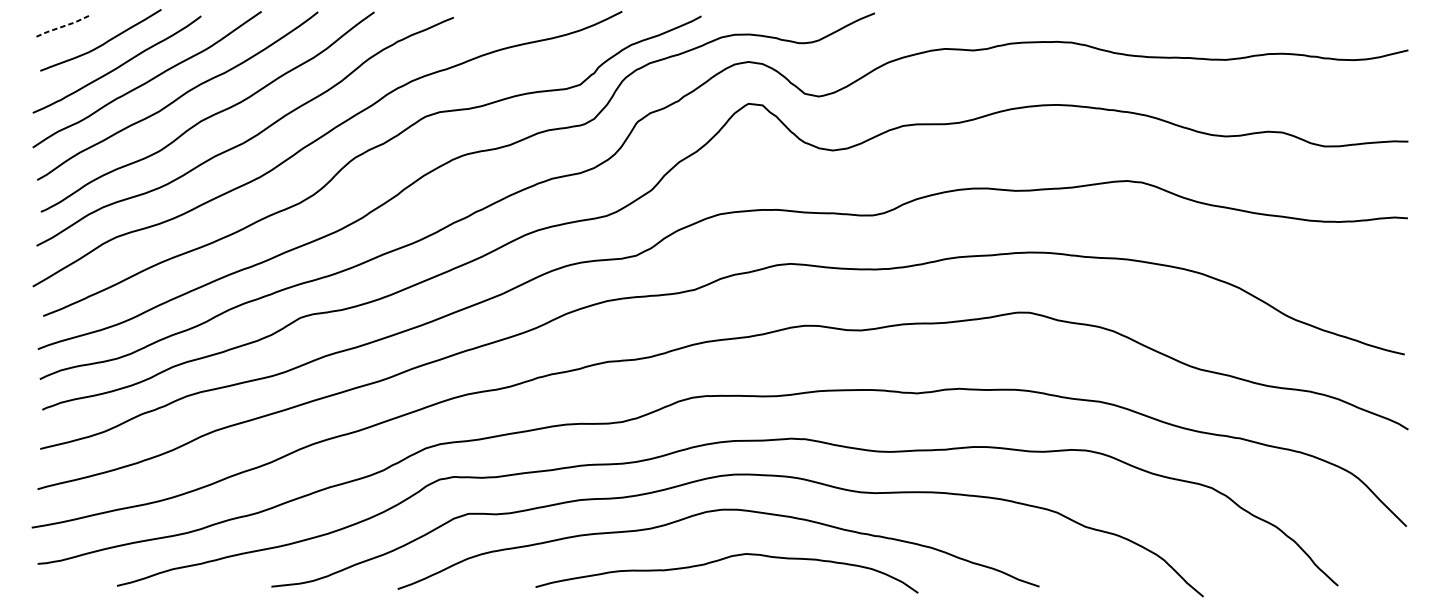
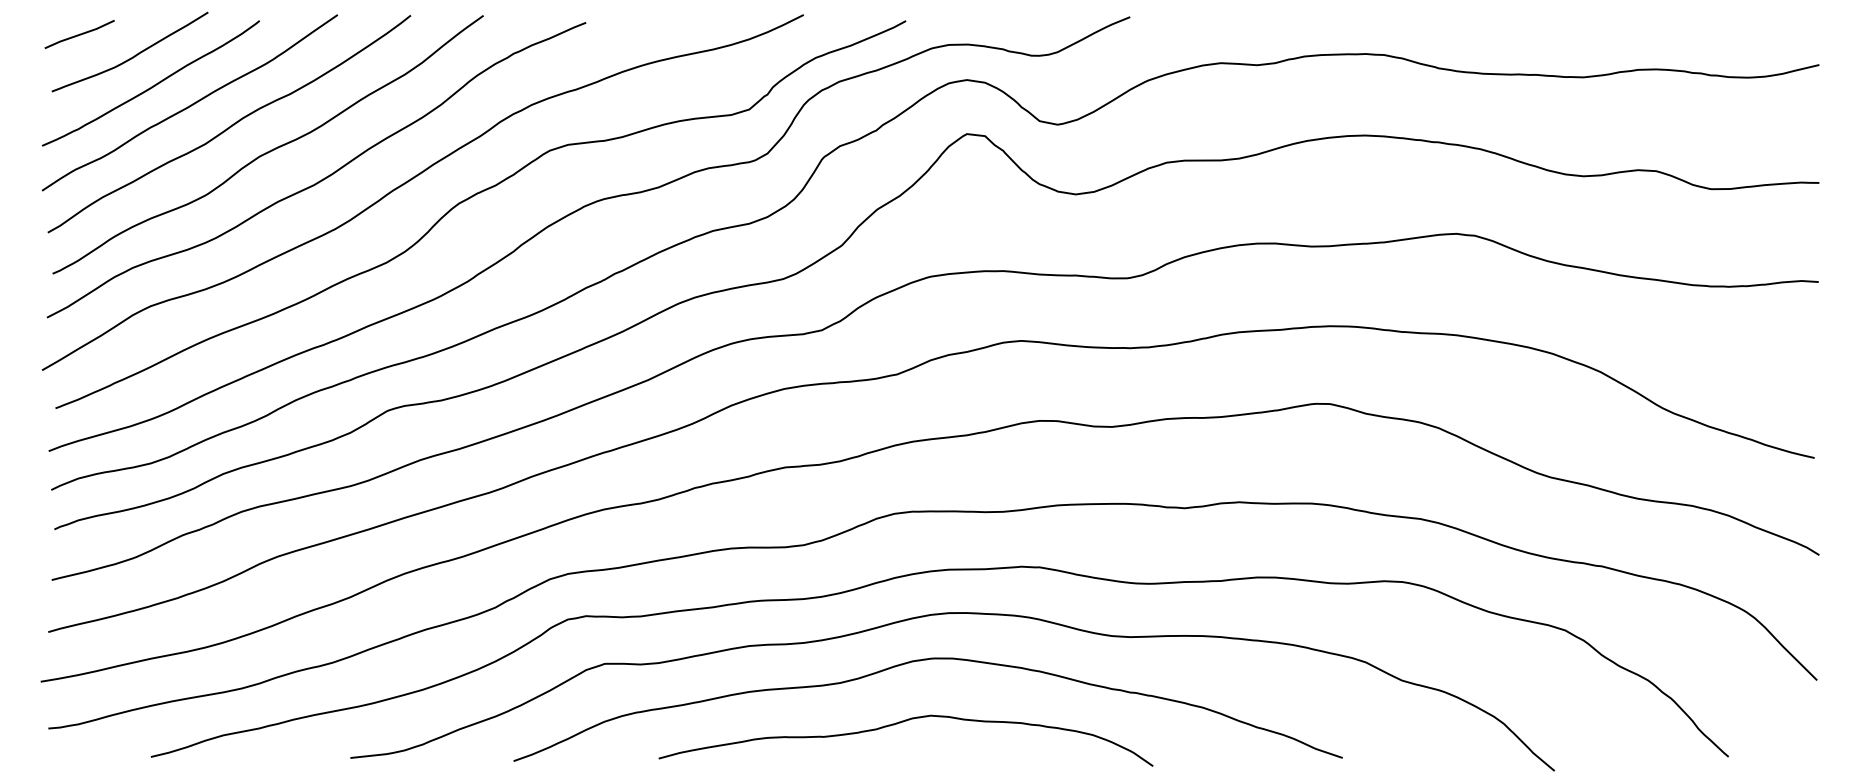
line: (61, 26) -> (79, 34), dashed -> solid
curve: (722, 560) -> (900, 723), moved

